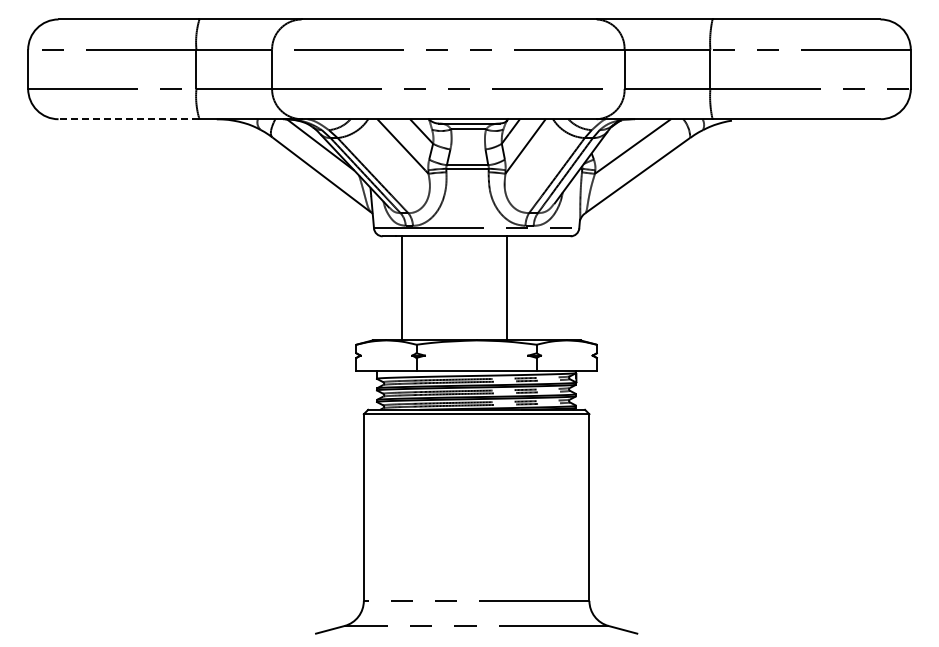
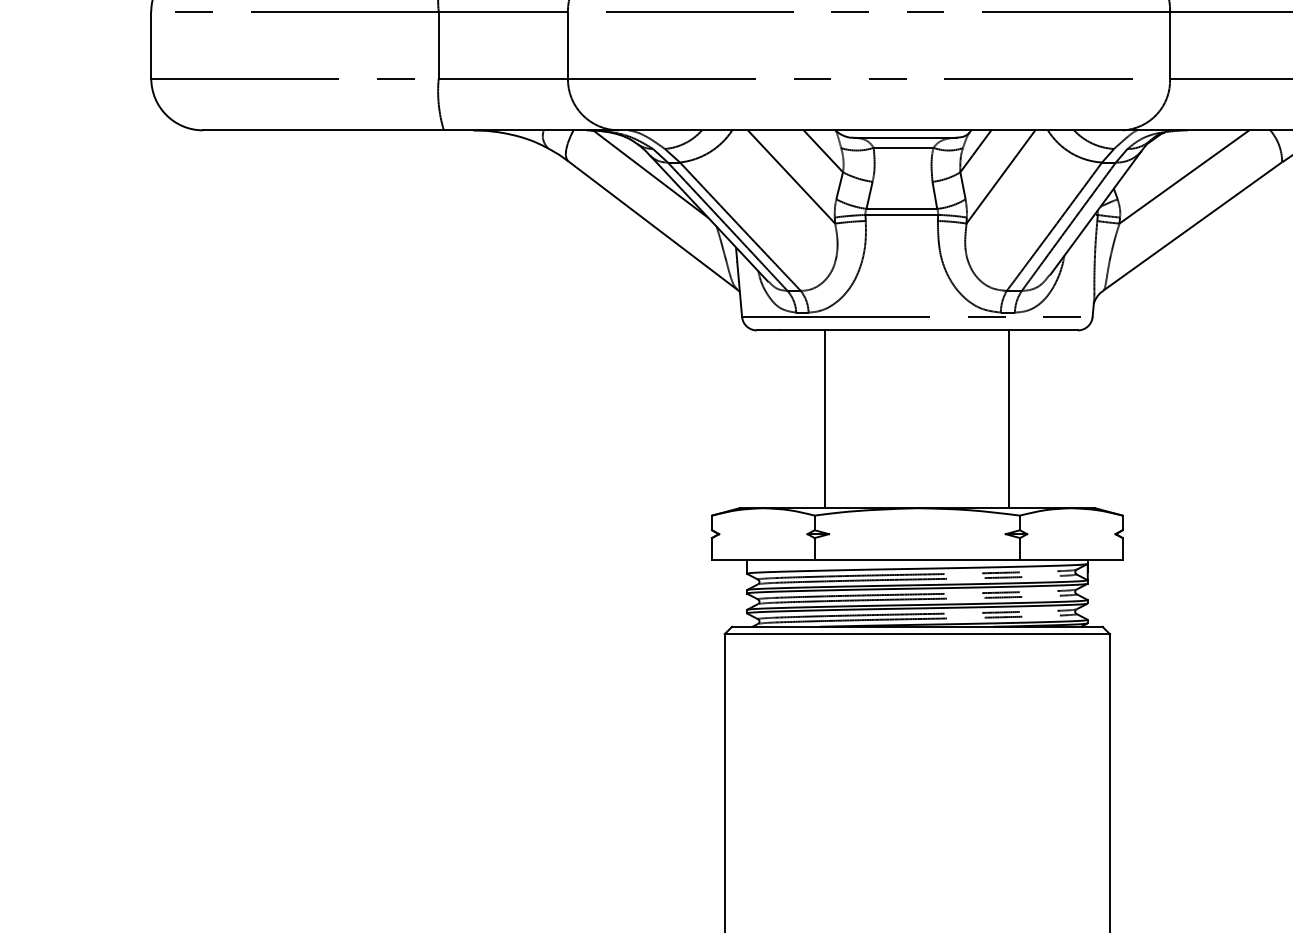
line: (128, 119) -> (322, 130), dashed -> solid
line: (401, 288) -> (824, 419), moved
line: (507, 288) -> (1009, 419), moved

